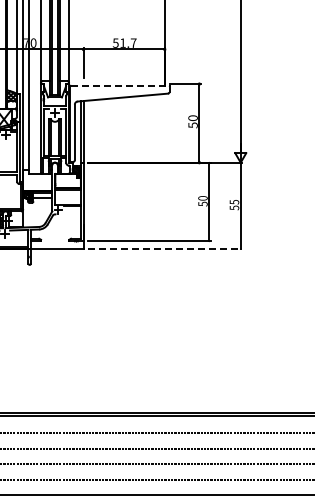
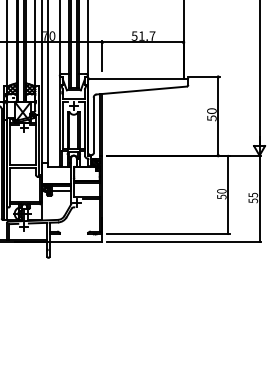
line: (120, 85) -> (139, 78), dashed -> solid
line: (165, 249) -> (184, 242), dashed -> solid

